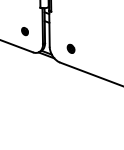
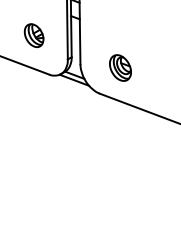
part: (24, 31) -> (33, 35), size x1.67
part: (70, 48) -> (119, 67), size x1.67

